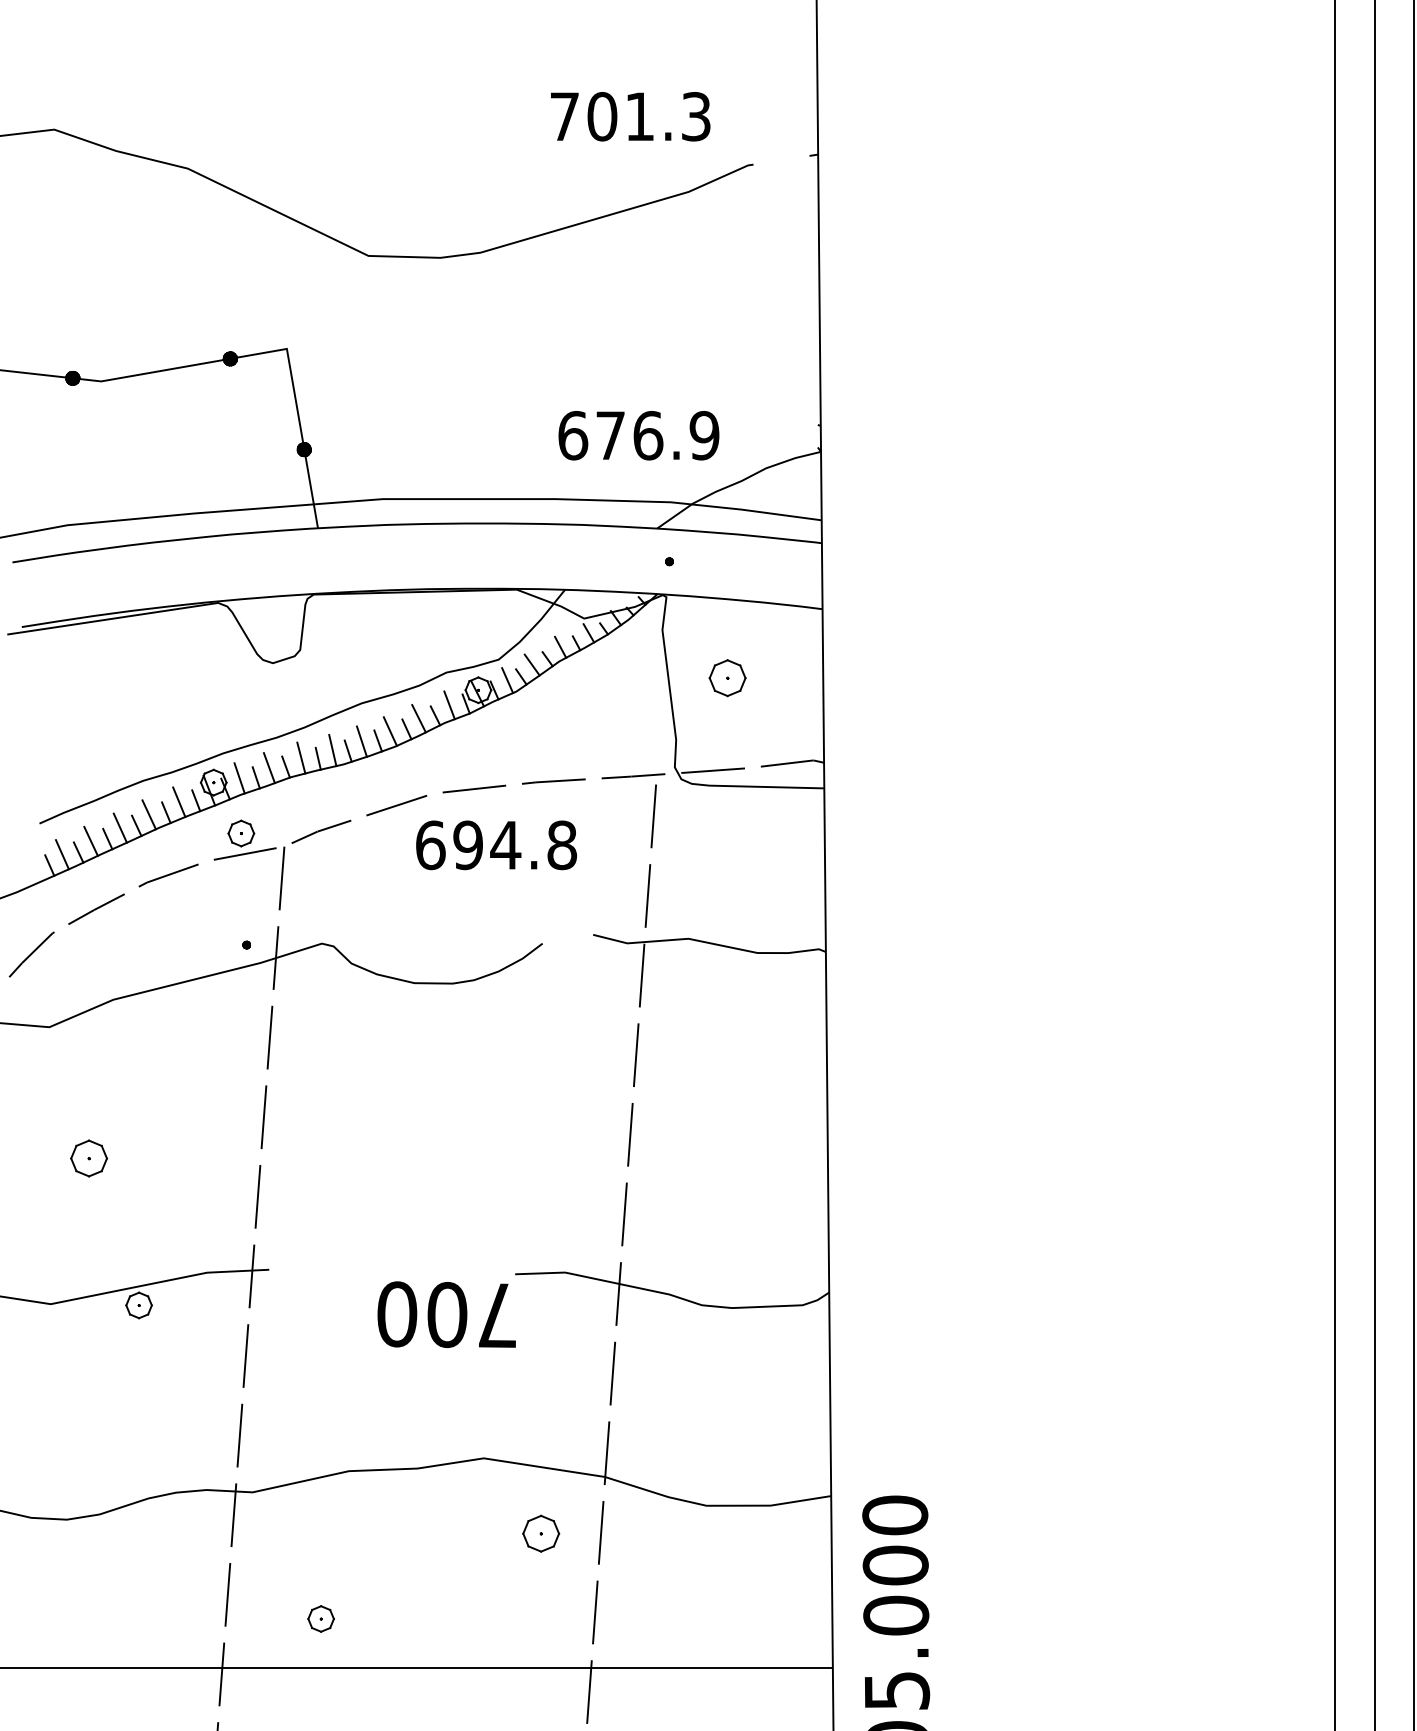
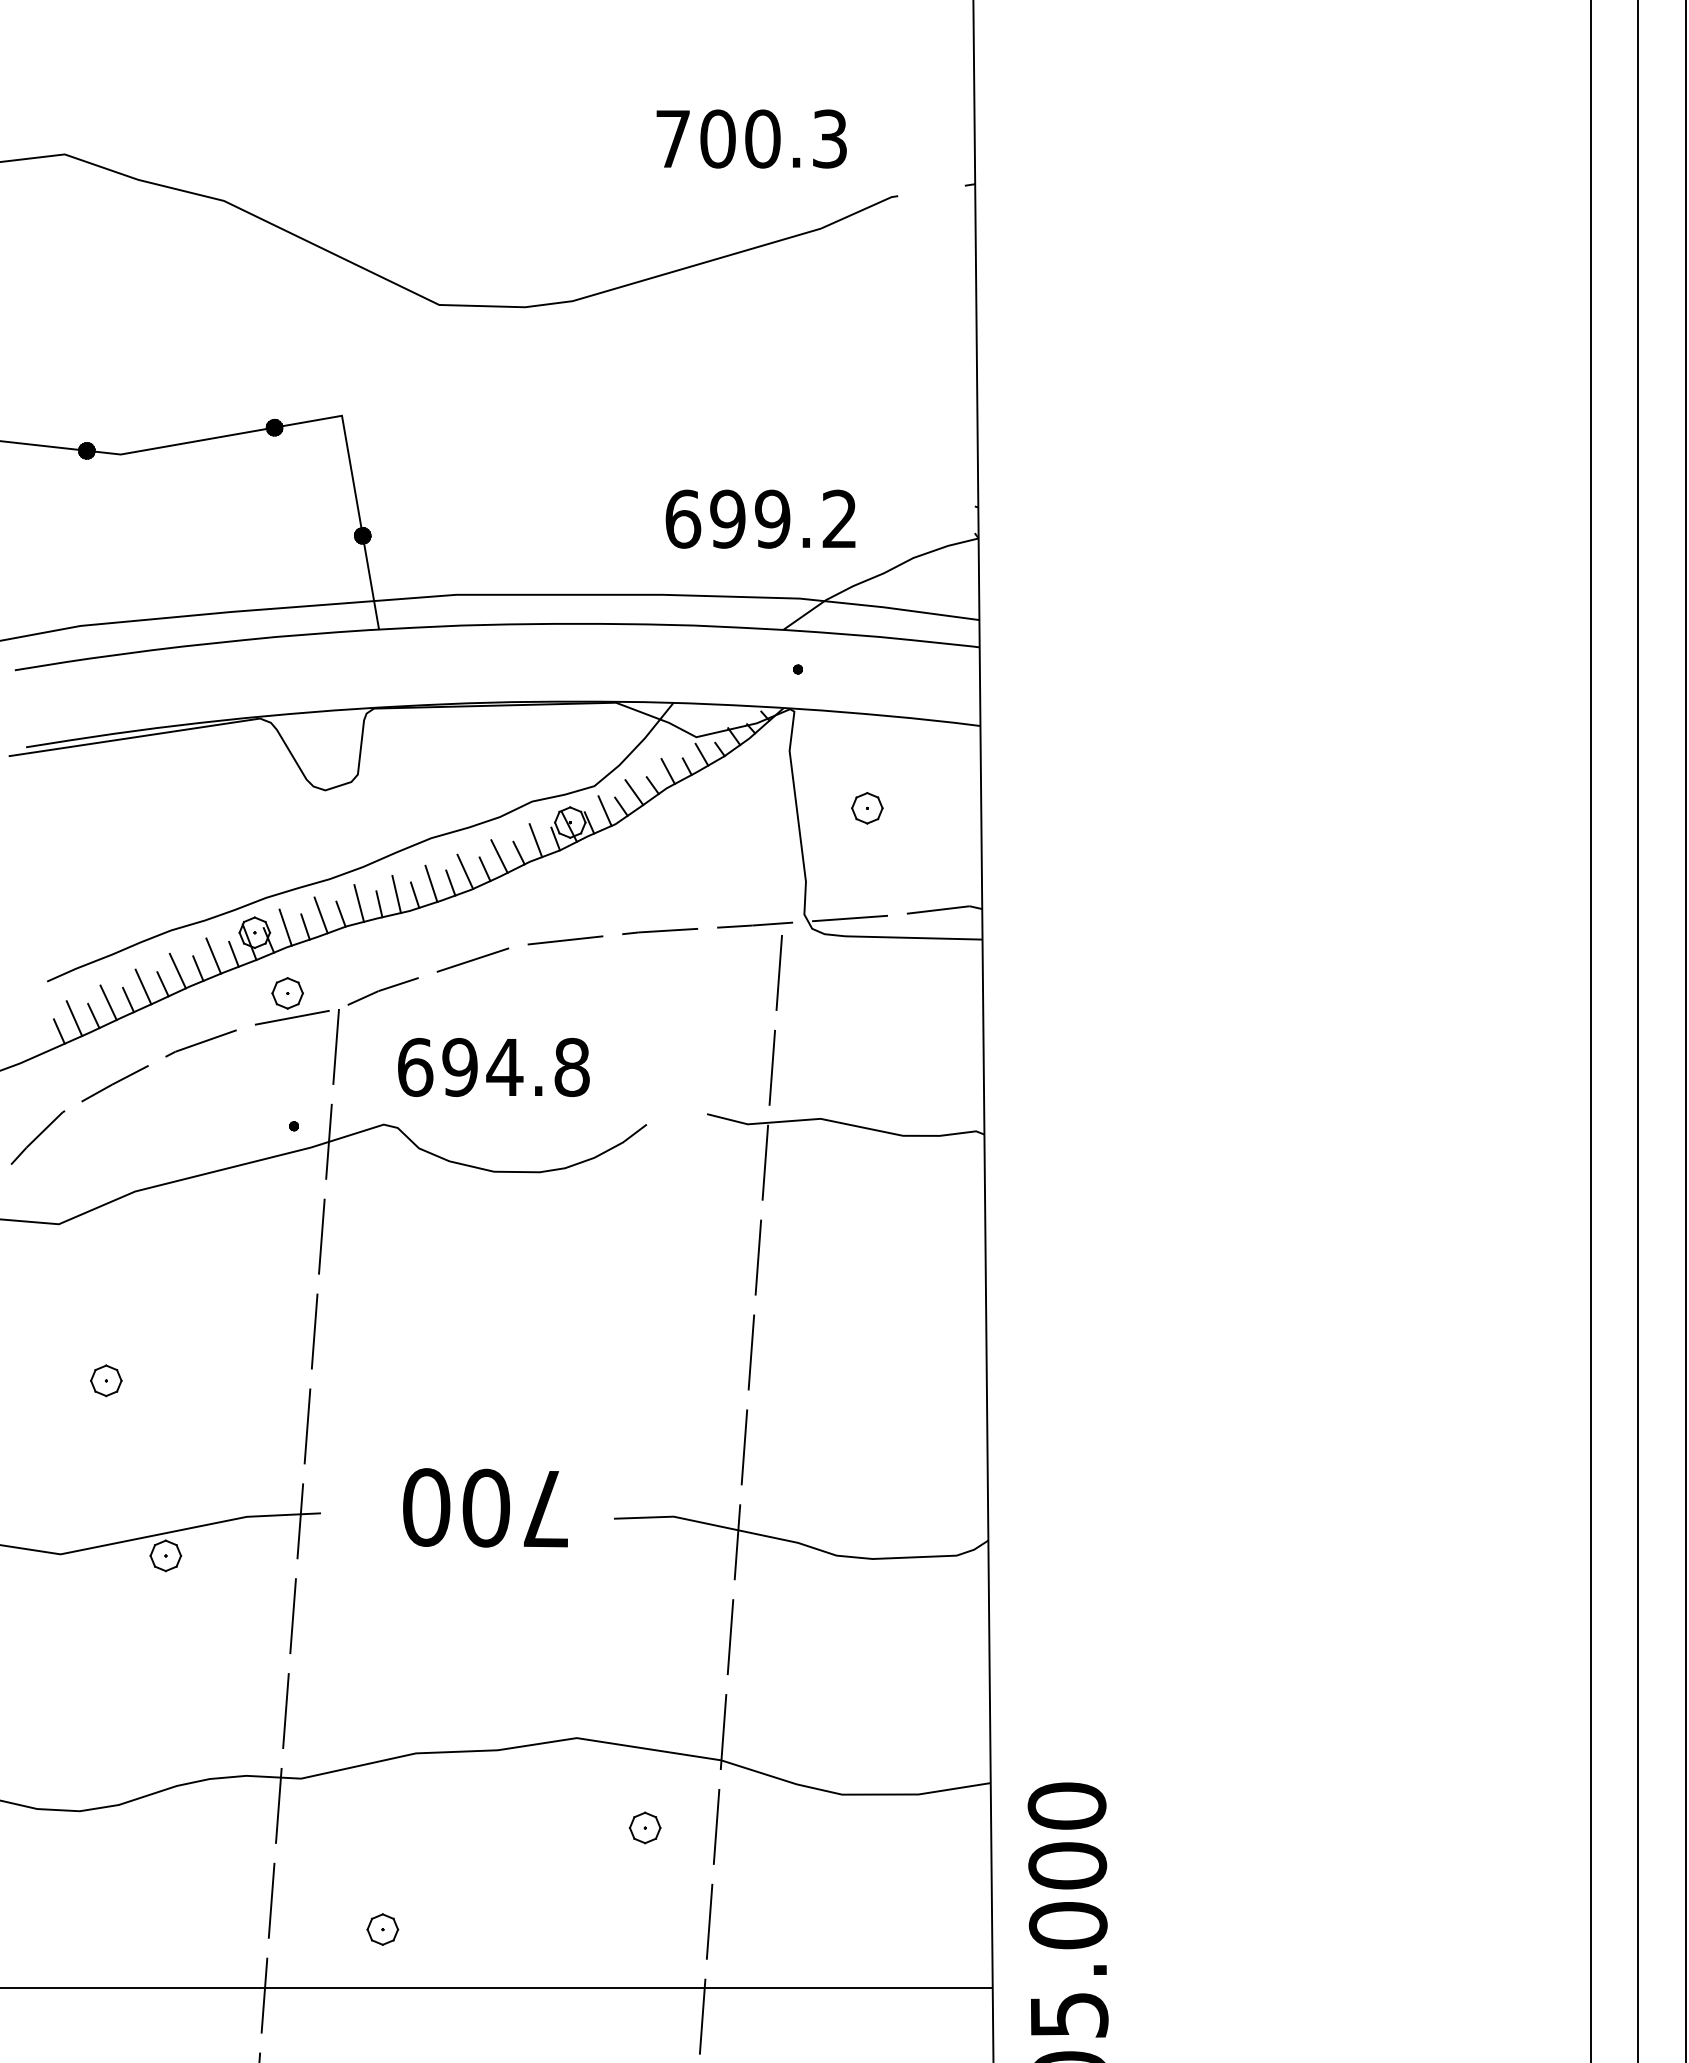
text: (639, 116) -> (762, 138), 701.3 -> 700.3
text: (657, 435) -> (783, 518), 676.9 -> 699.2
part: (727, 678) -> (867, 808), size x0.71
text: (496, 845) -> (493, 1067), moved
part: (89, 1158) -> (106, 1380), size x0.71
text: (446, 1314) -> (485, 1507), moved
part: (541, 1533) -> (645, 1827), size x0.71

